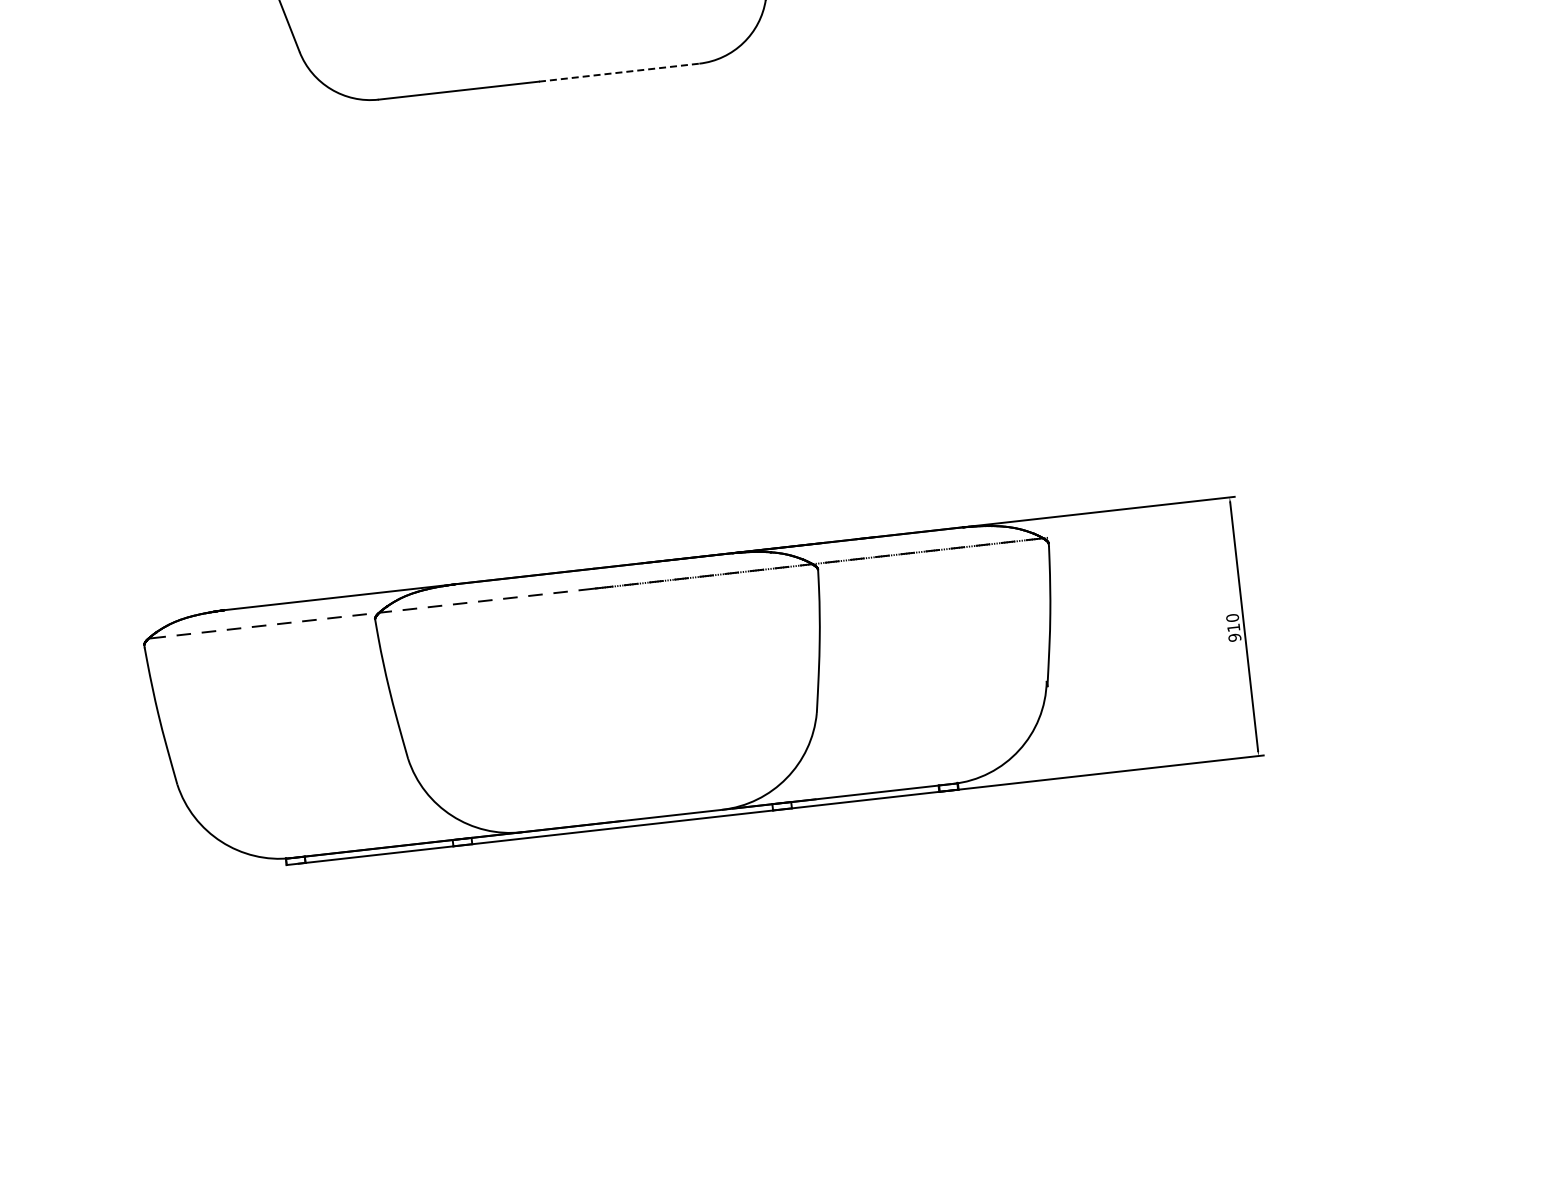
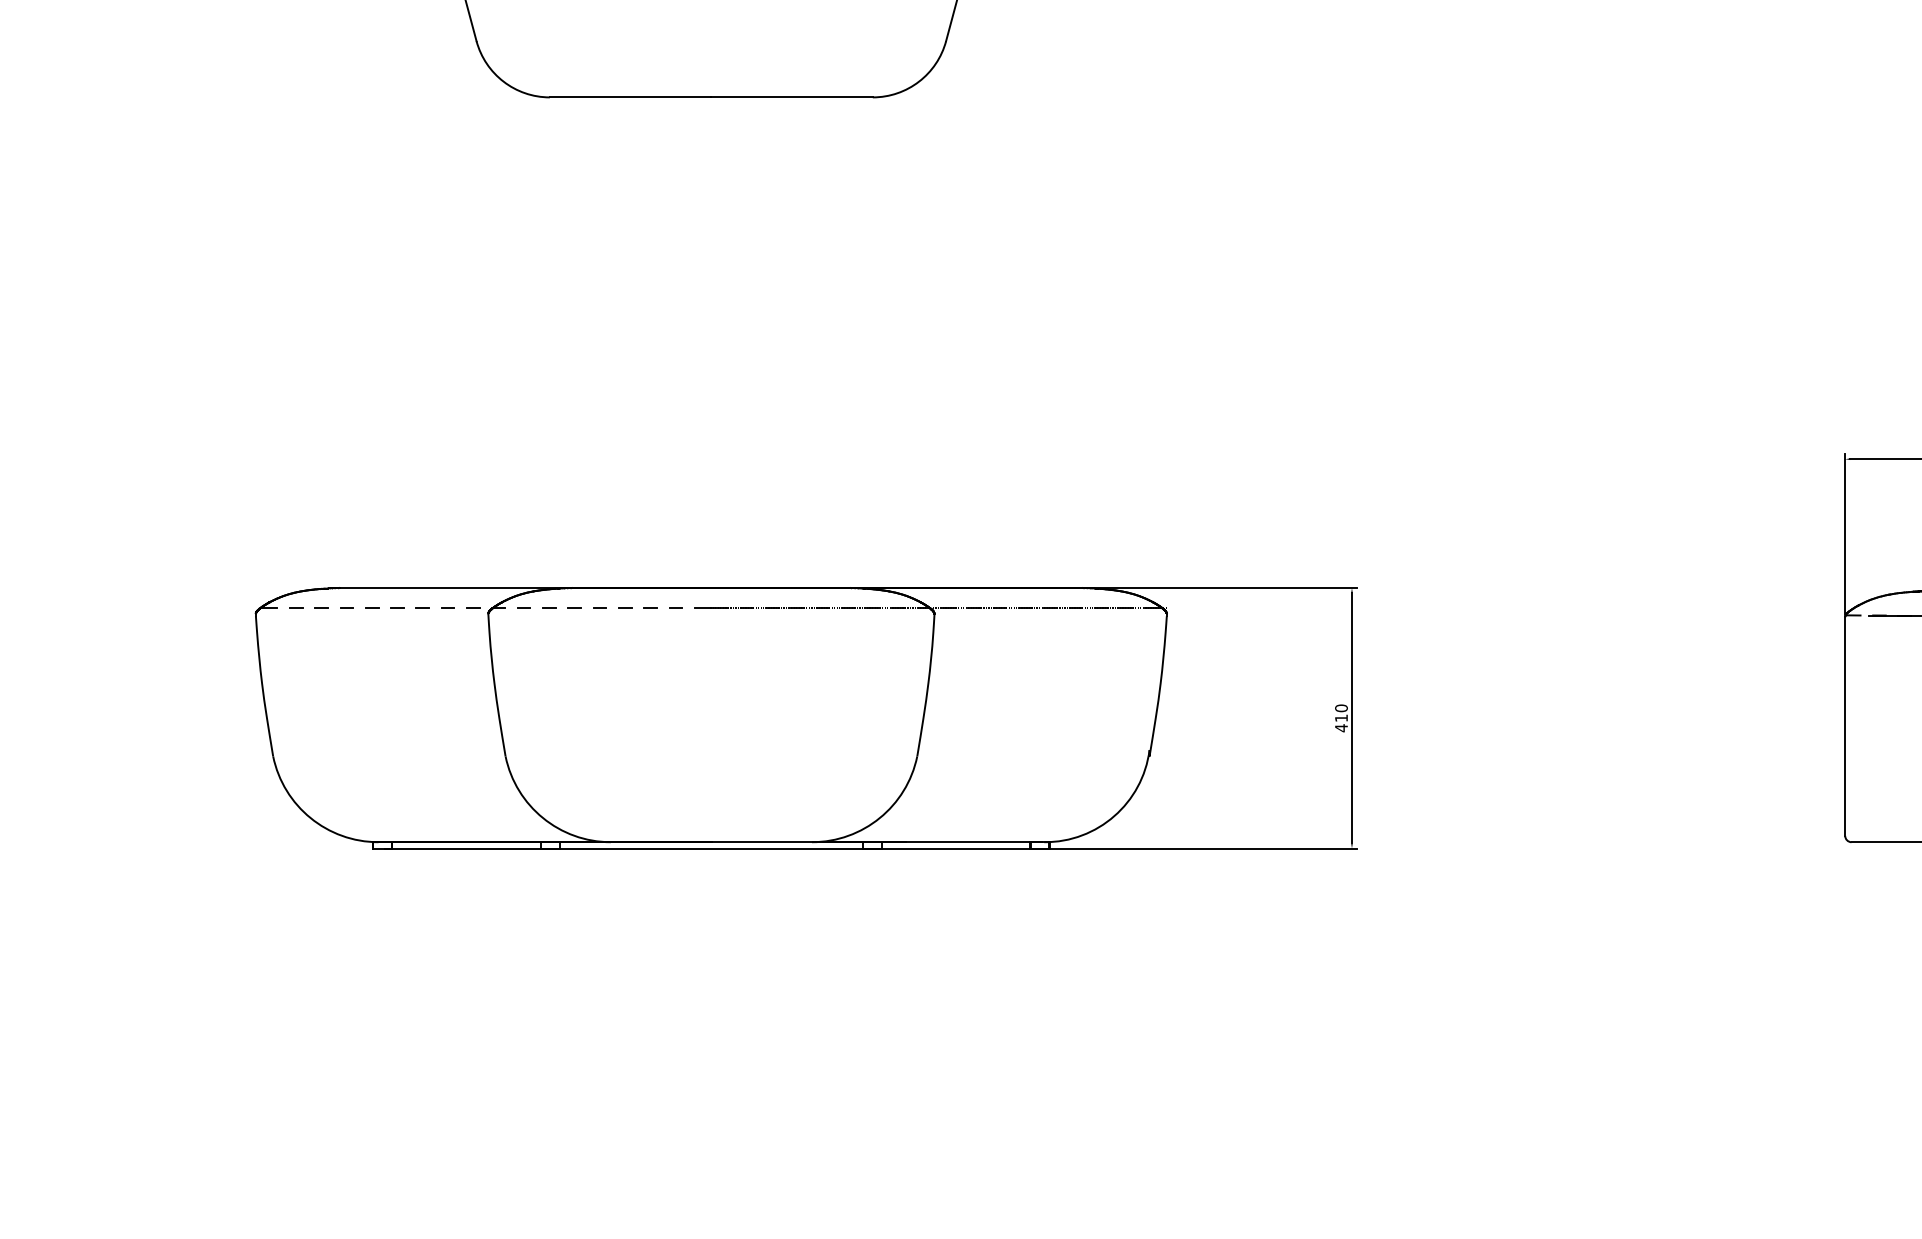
line: (619, 72) -> (792, 97), dashed -> solid
text: (1234, 638) -> (1341, 728), 910 -> 410

